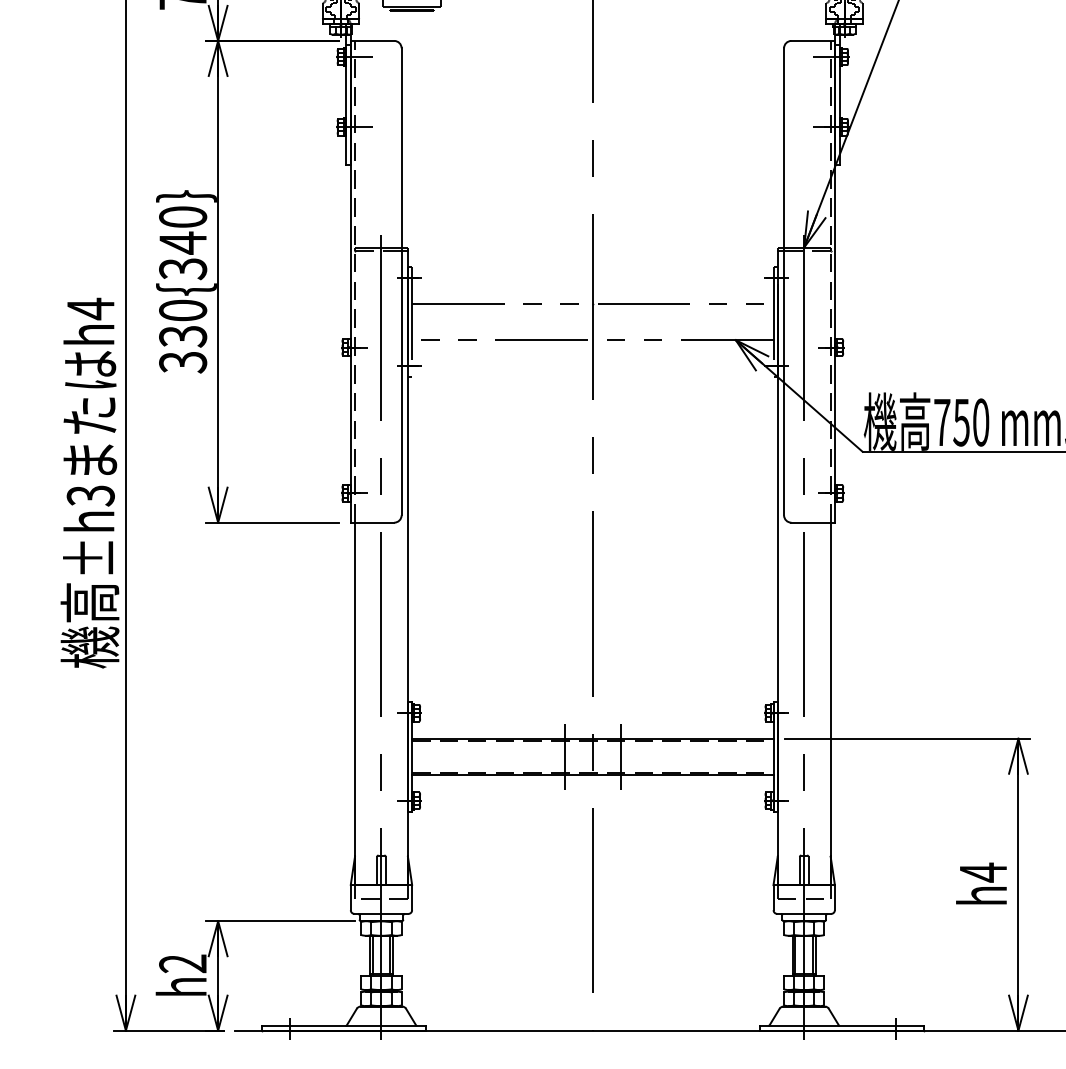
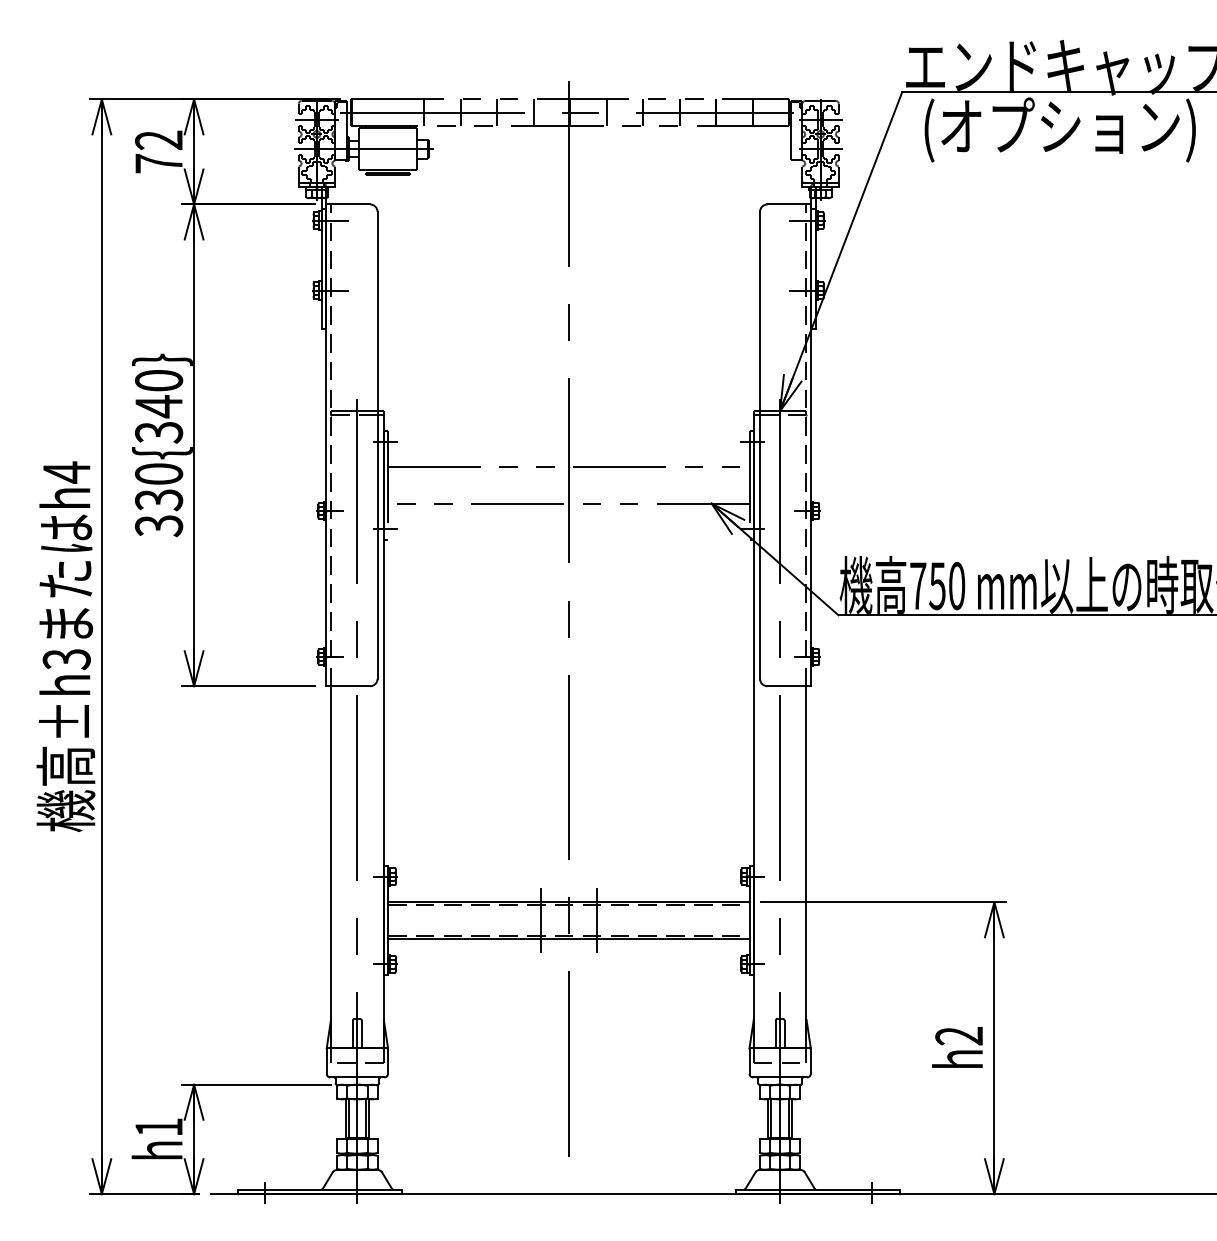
text: (982, 872) -> (958, 1036), h4 -> h2
text: (182, 963) -> (158, 1127), h2 -> h1

